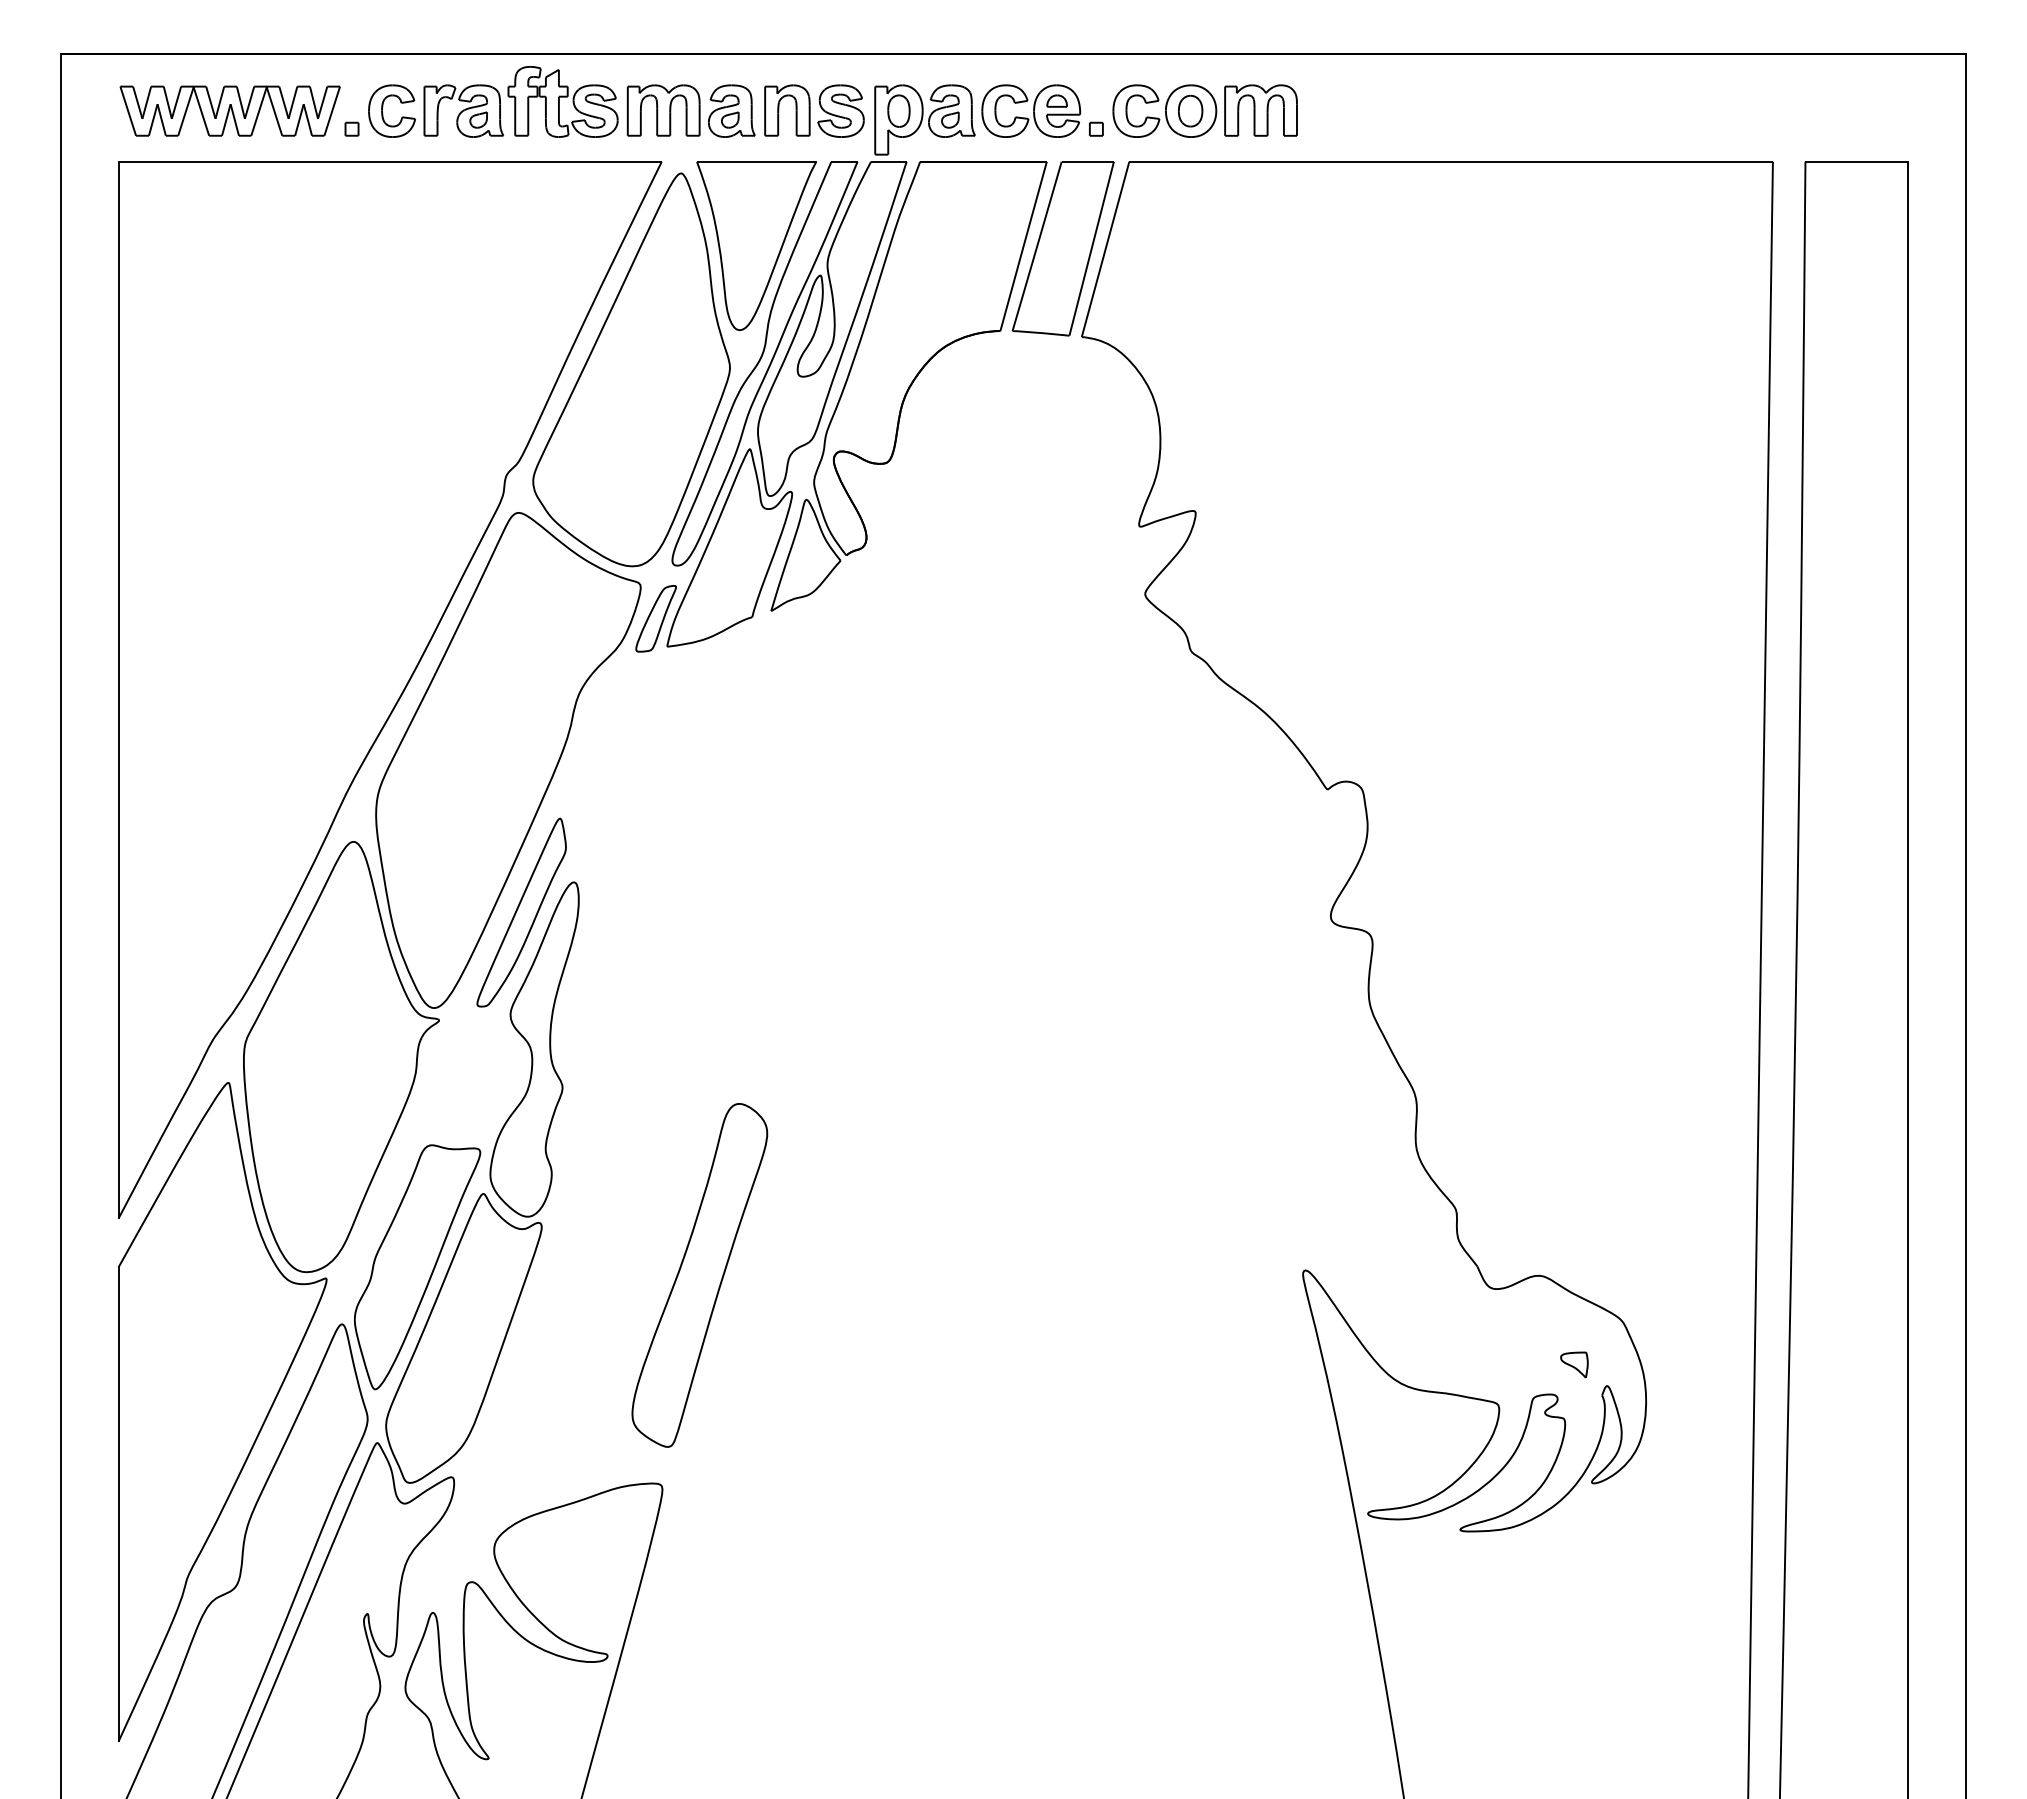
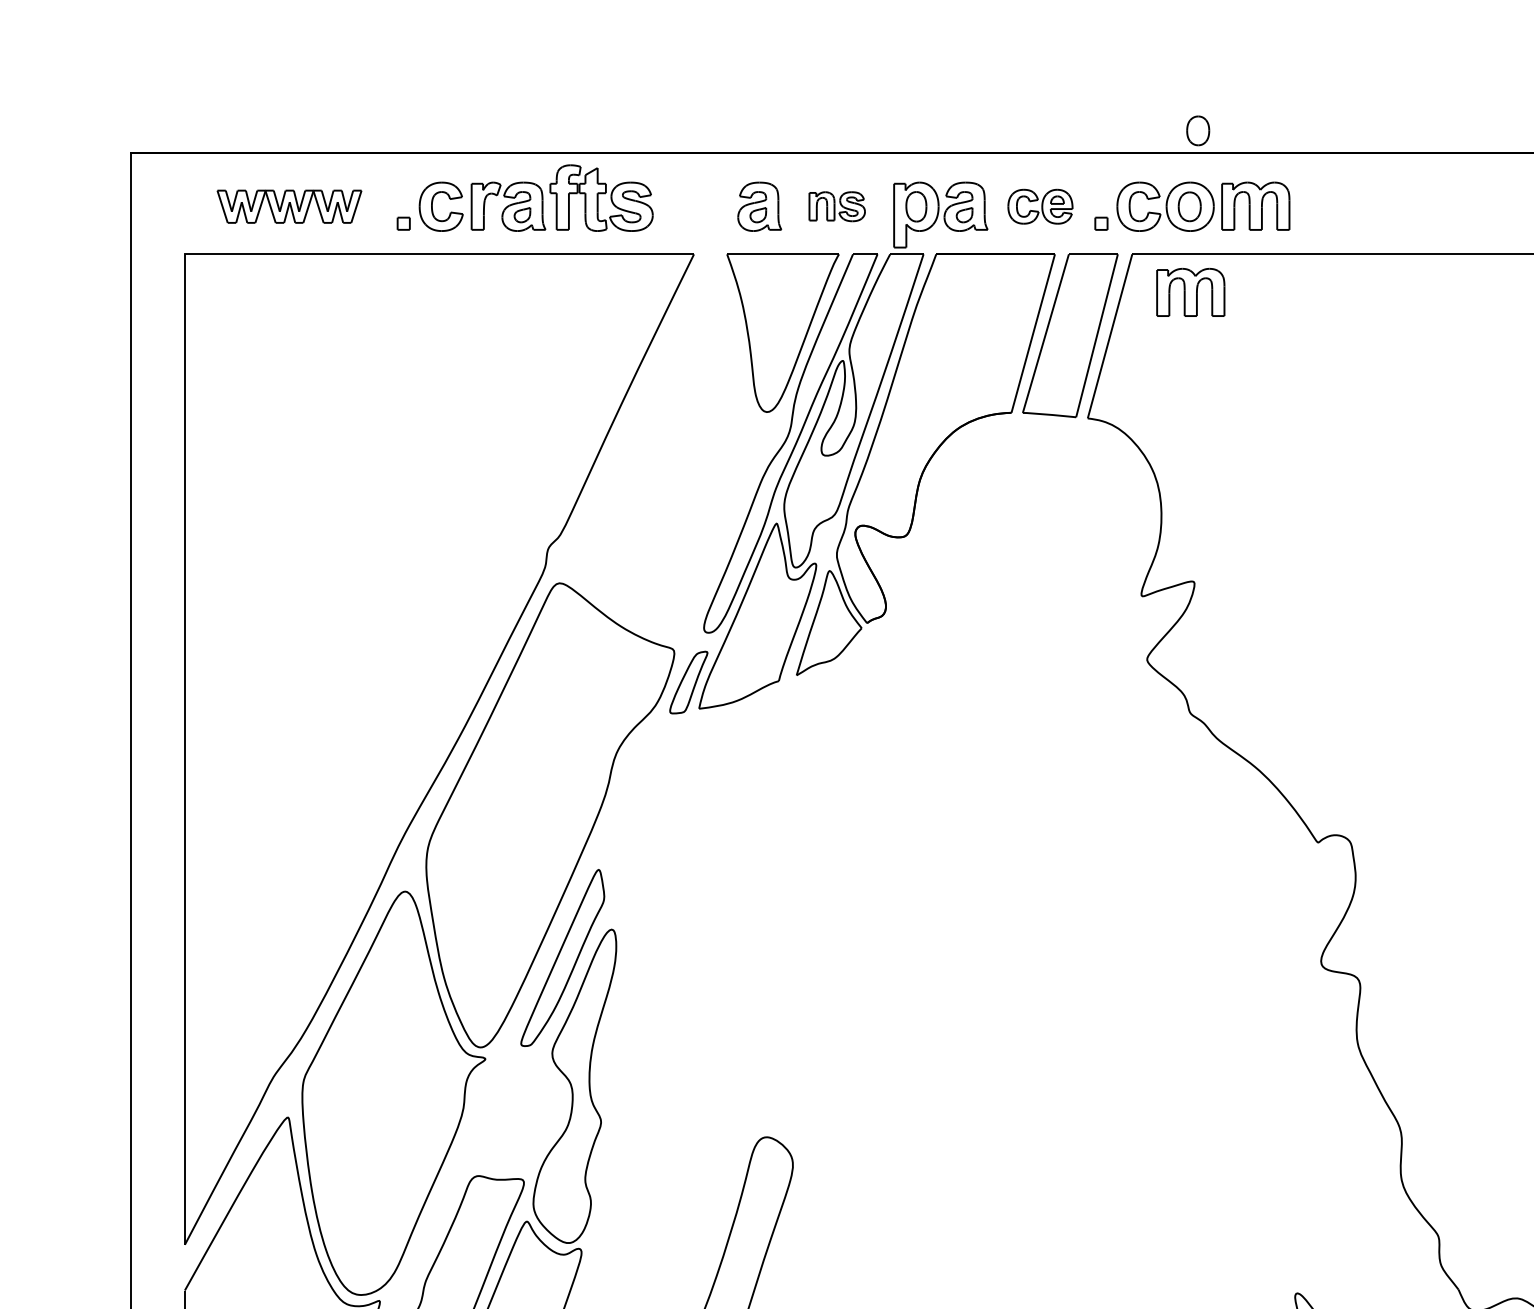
part: (1199, 29) -> (1198, 130), added
part: (229, 110) -> (288, 206), size x0.7
part: (663, 110) -> (1190, 292), moved
part: (814, 110) -> (837, 206), size x0.6
part: (1031, 110) -> (1040, 206), size x0.7
part: (631, 369) -> (665, 448), removed

